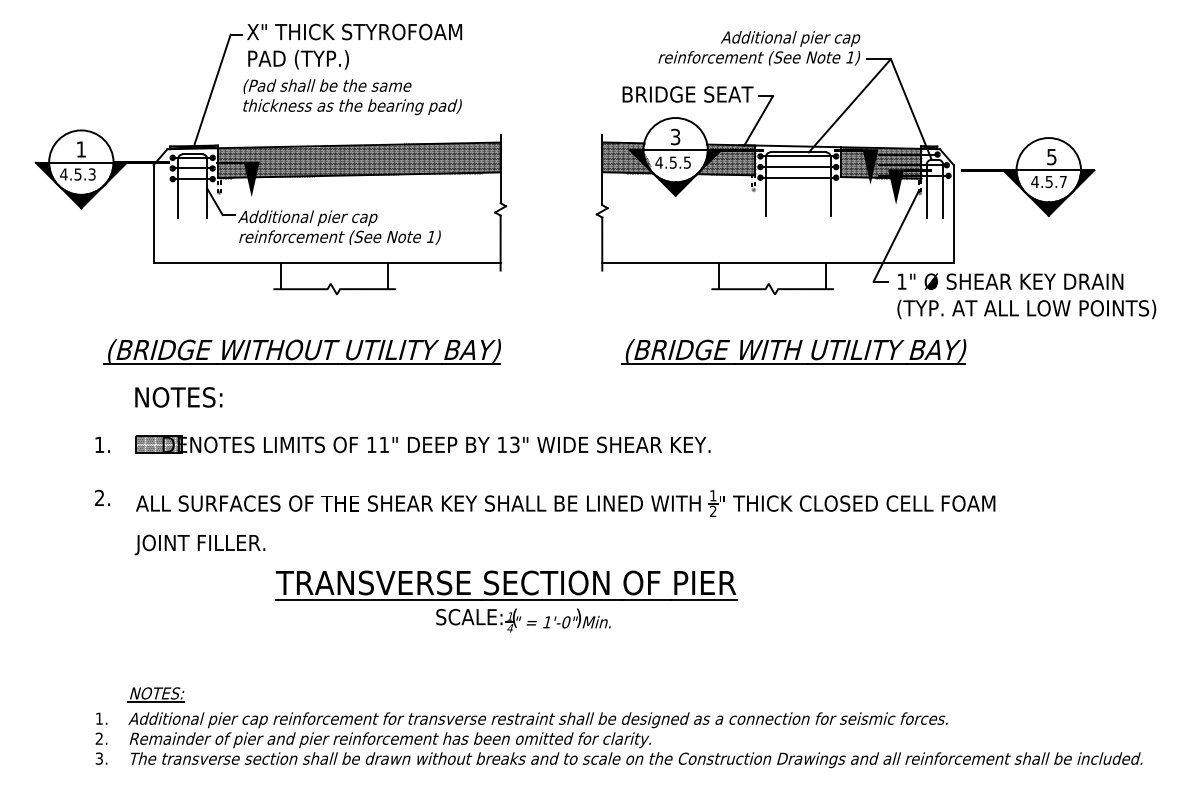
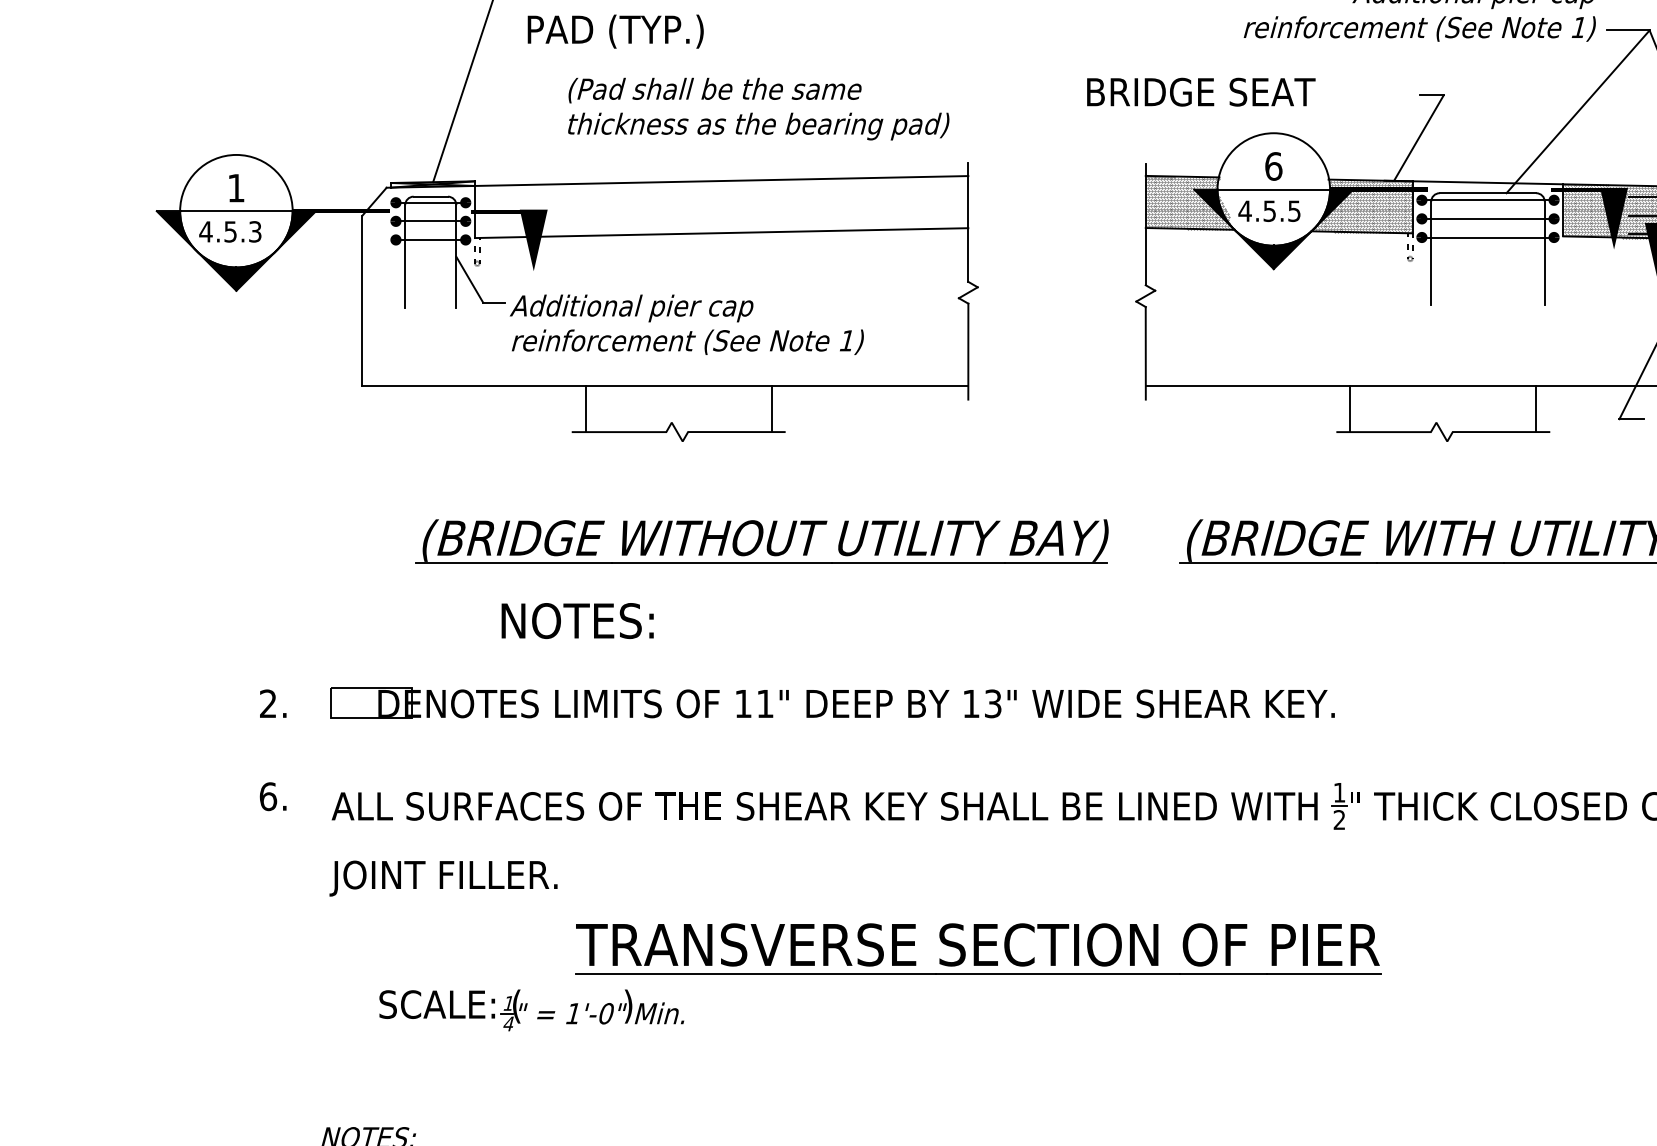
text: (687, 94) -> (1200, 92), moved
text: (352, 97) -> (758, 109), moved
text: (675, 136) -> (1273, 165), 3 -> 6
hatch: (359, 159) -> (721, 205), removed
part: (301, 351) -> (760, 540), moved
text: (178, 397) -> (577, 621), moved
text: (99, 444) -> (268, 703), 1. -> 2.
hatch: (158, 444) -> (371, 703), removed
text: (99, 497) -> (268, 795), 2. -> 6.
part: (523, 620) -> (531, 1010), moved

